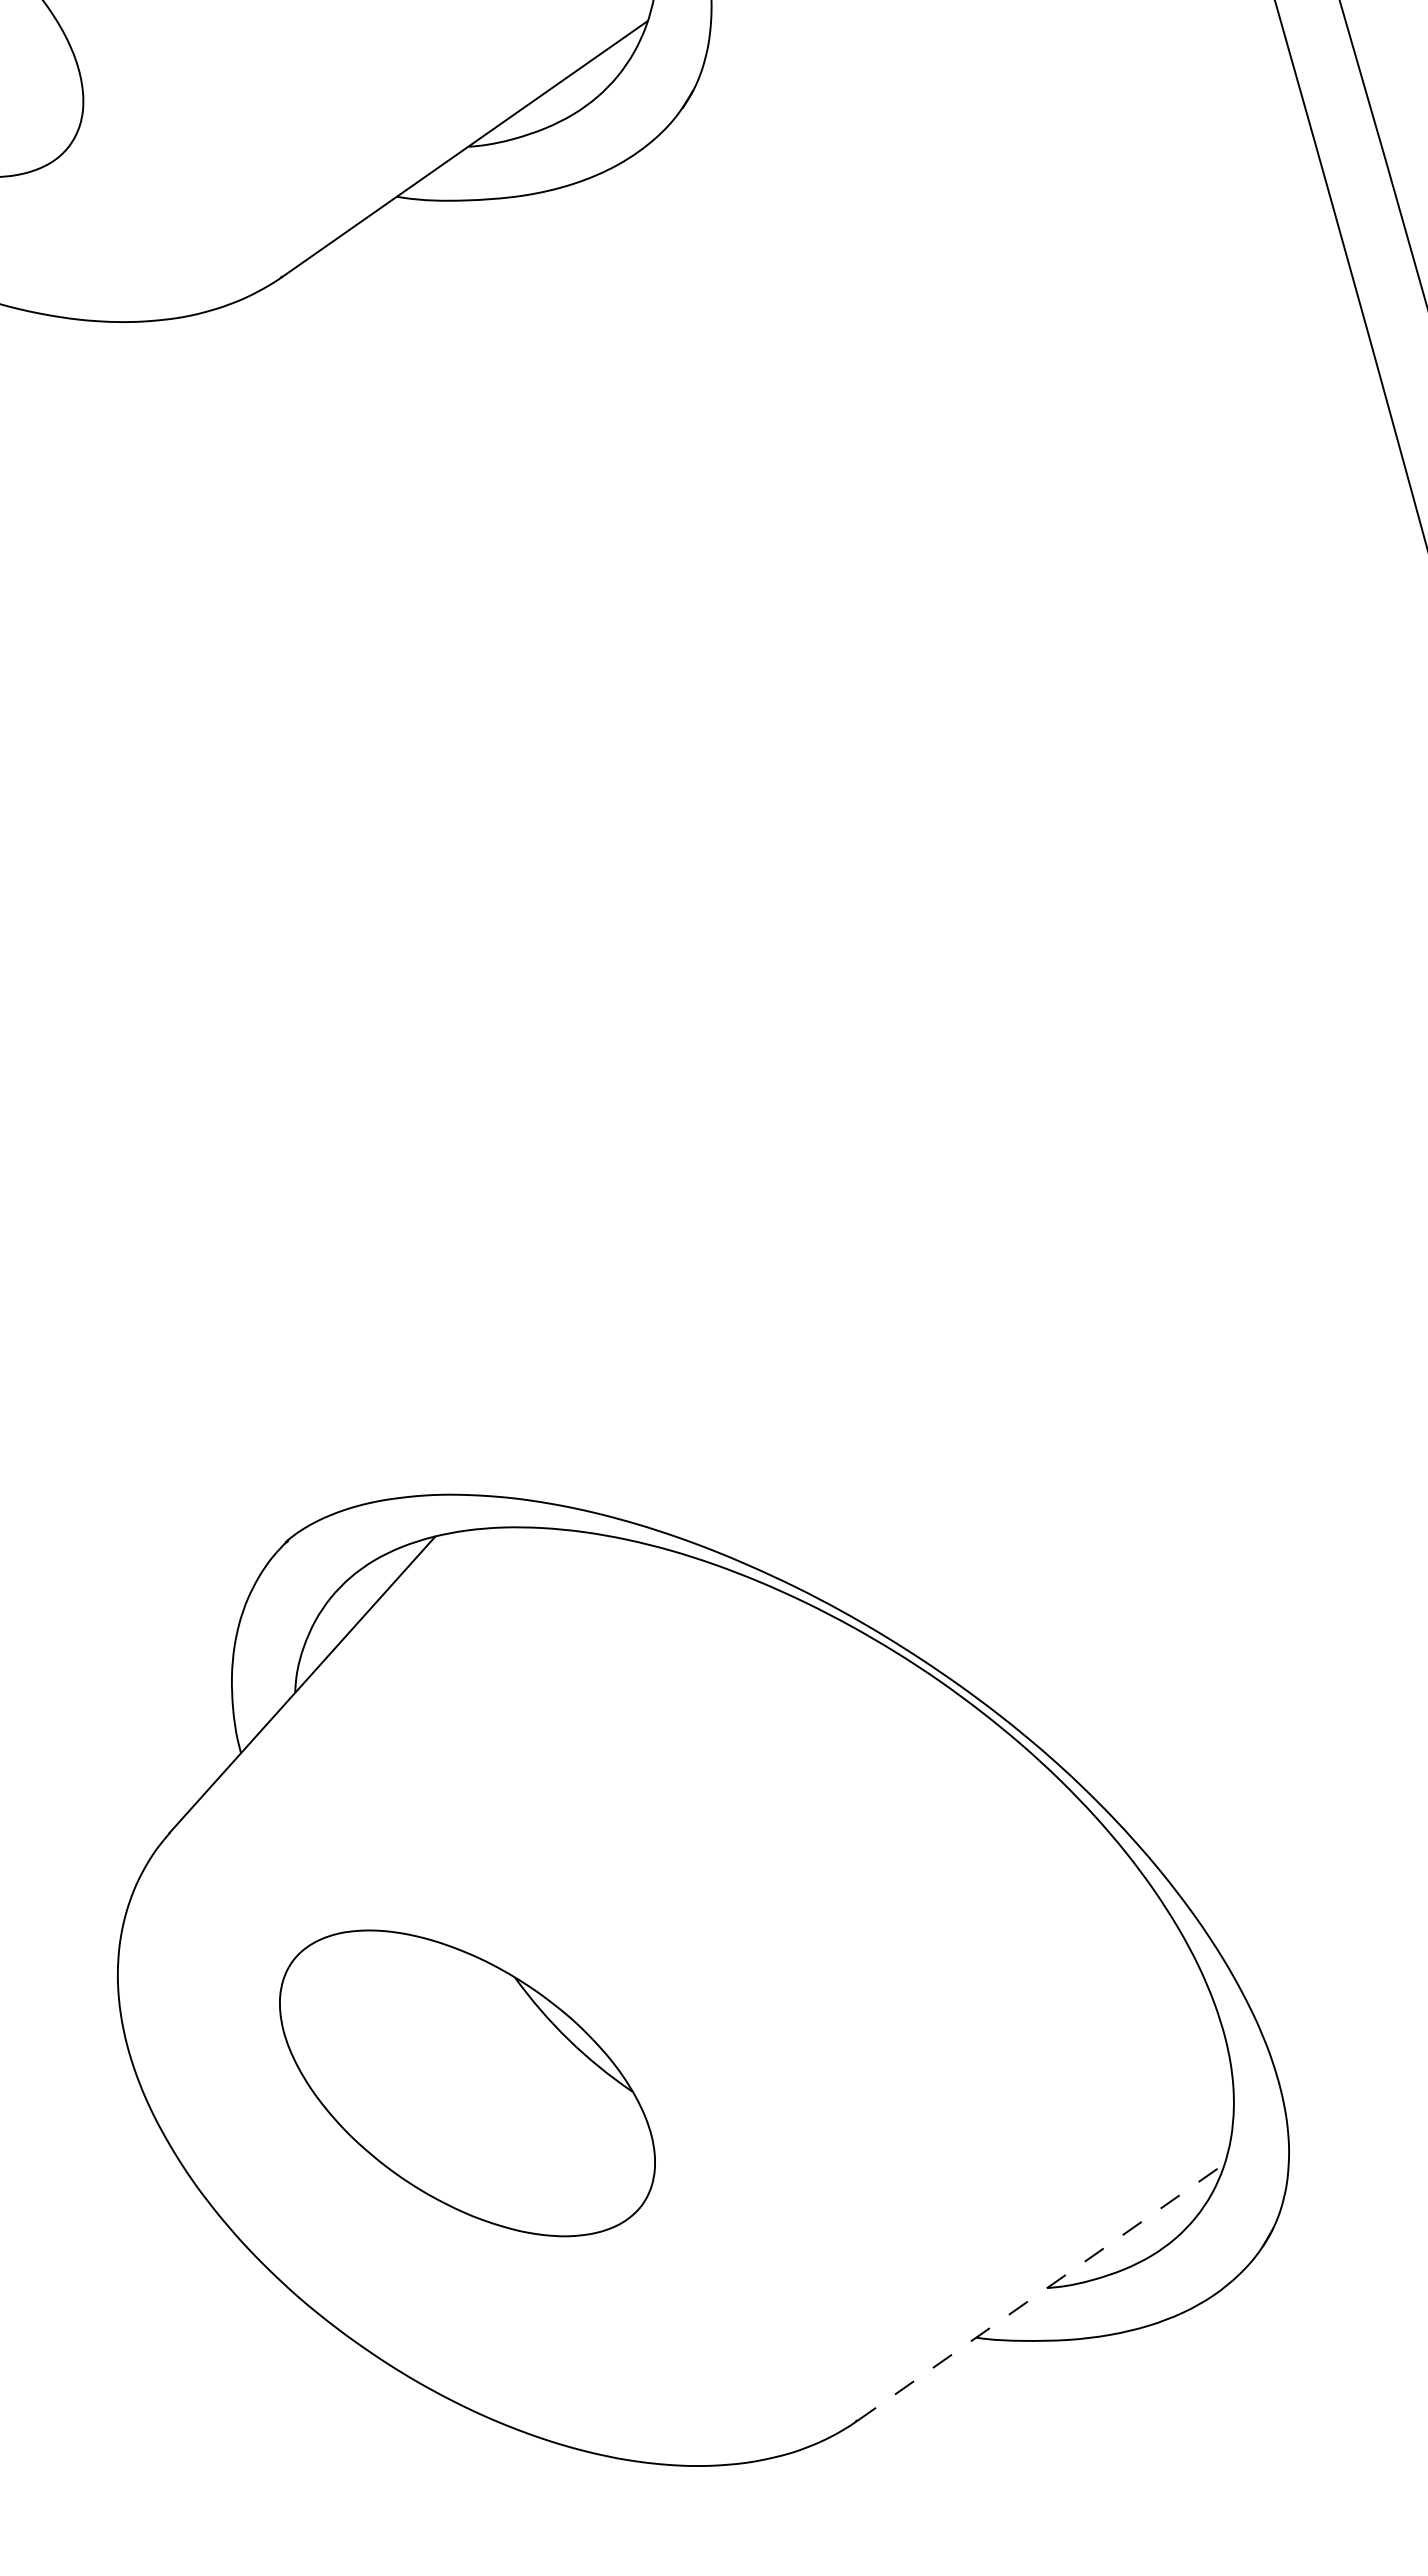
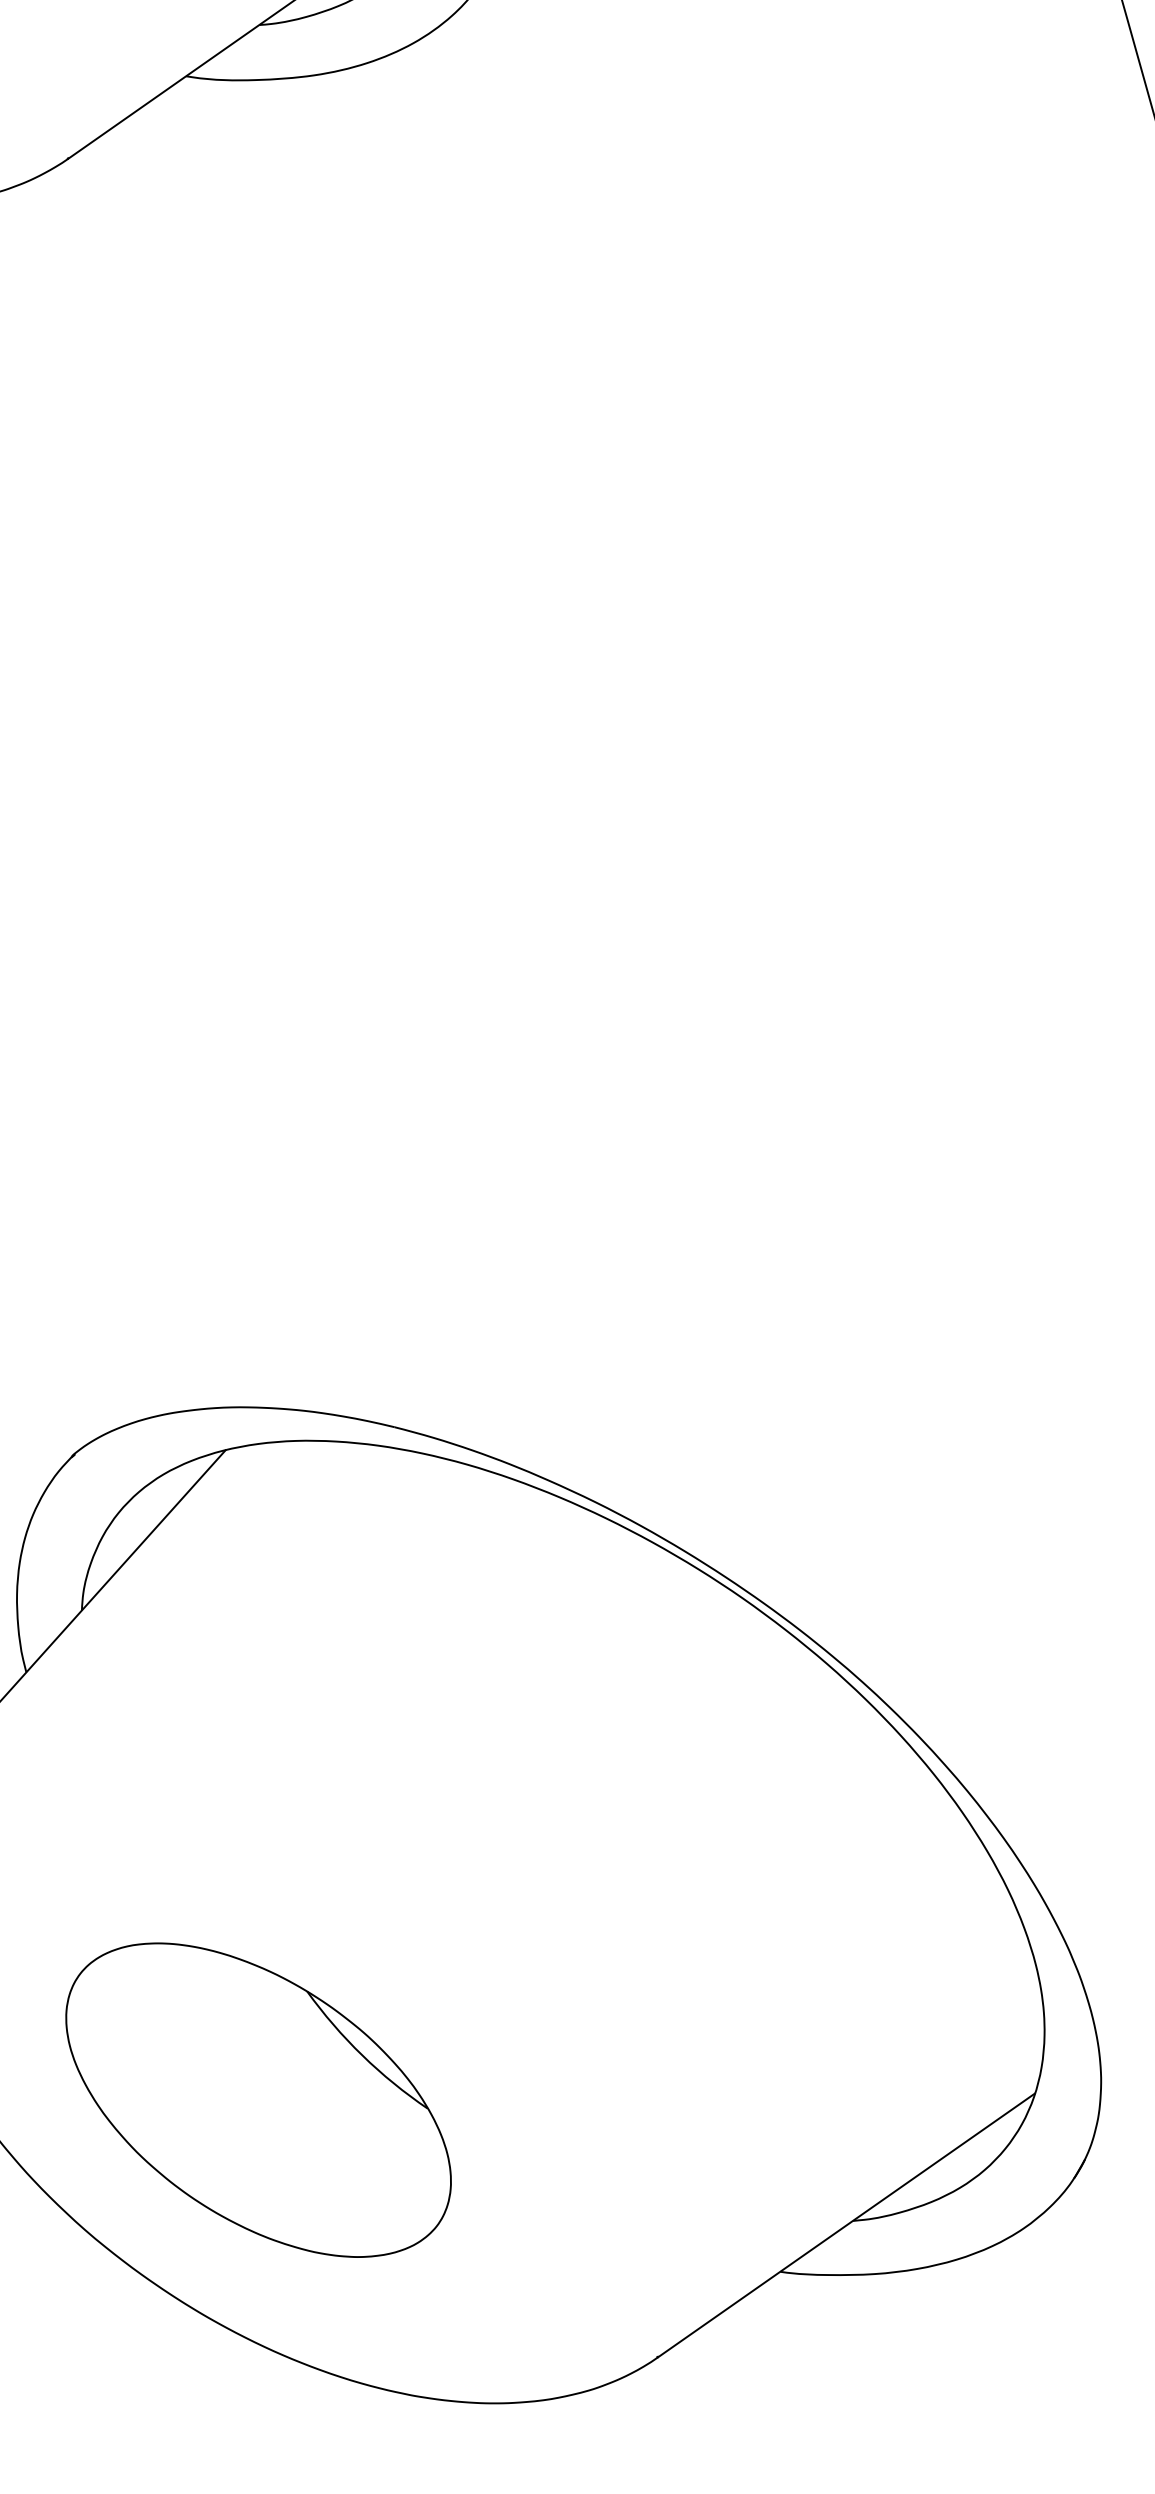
part: (467, 2083) -> (258, 2100), moved
line: (1041, 2292) -> (847, 2225), dashed -> solid

